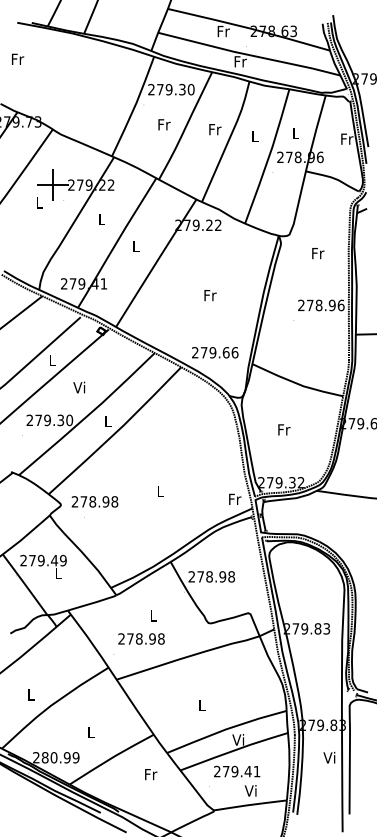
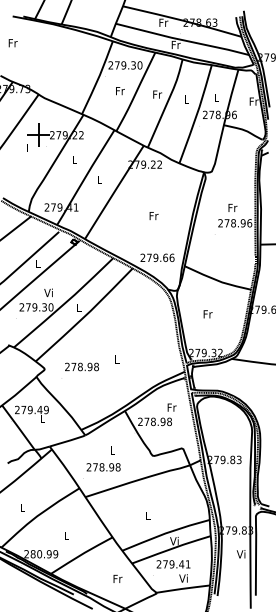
text: (318, 253) -> (233, 207), moved
text: (79, 387) -> (48, 292), moved
text: (235, 498) -> (172, 406), moved
text: (94, 501) -> (81, 366), moved
text: (151, 774) -> (118, 578), moved

